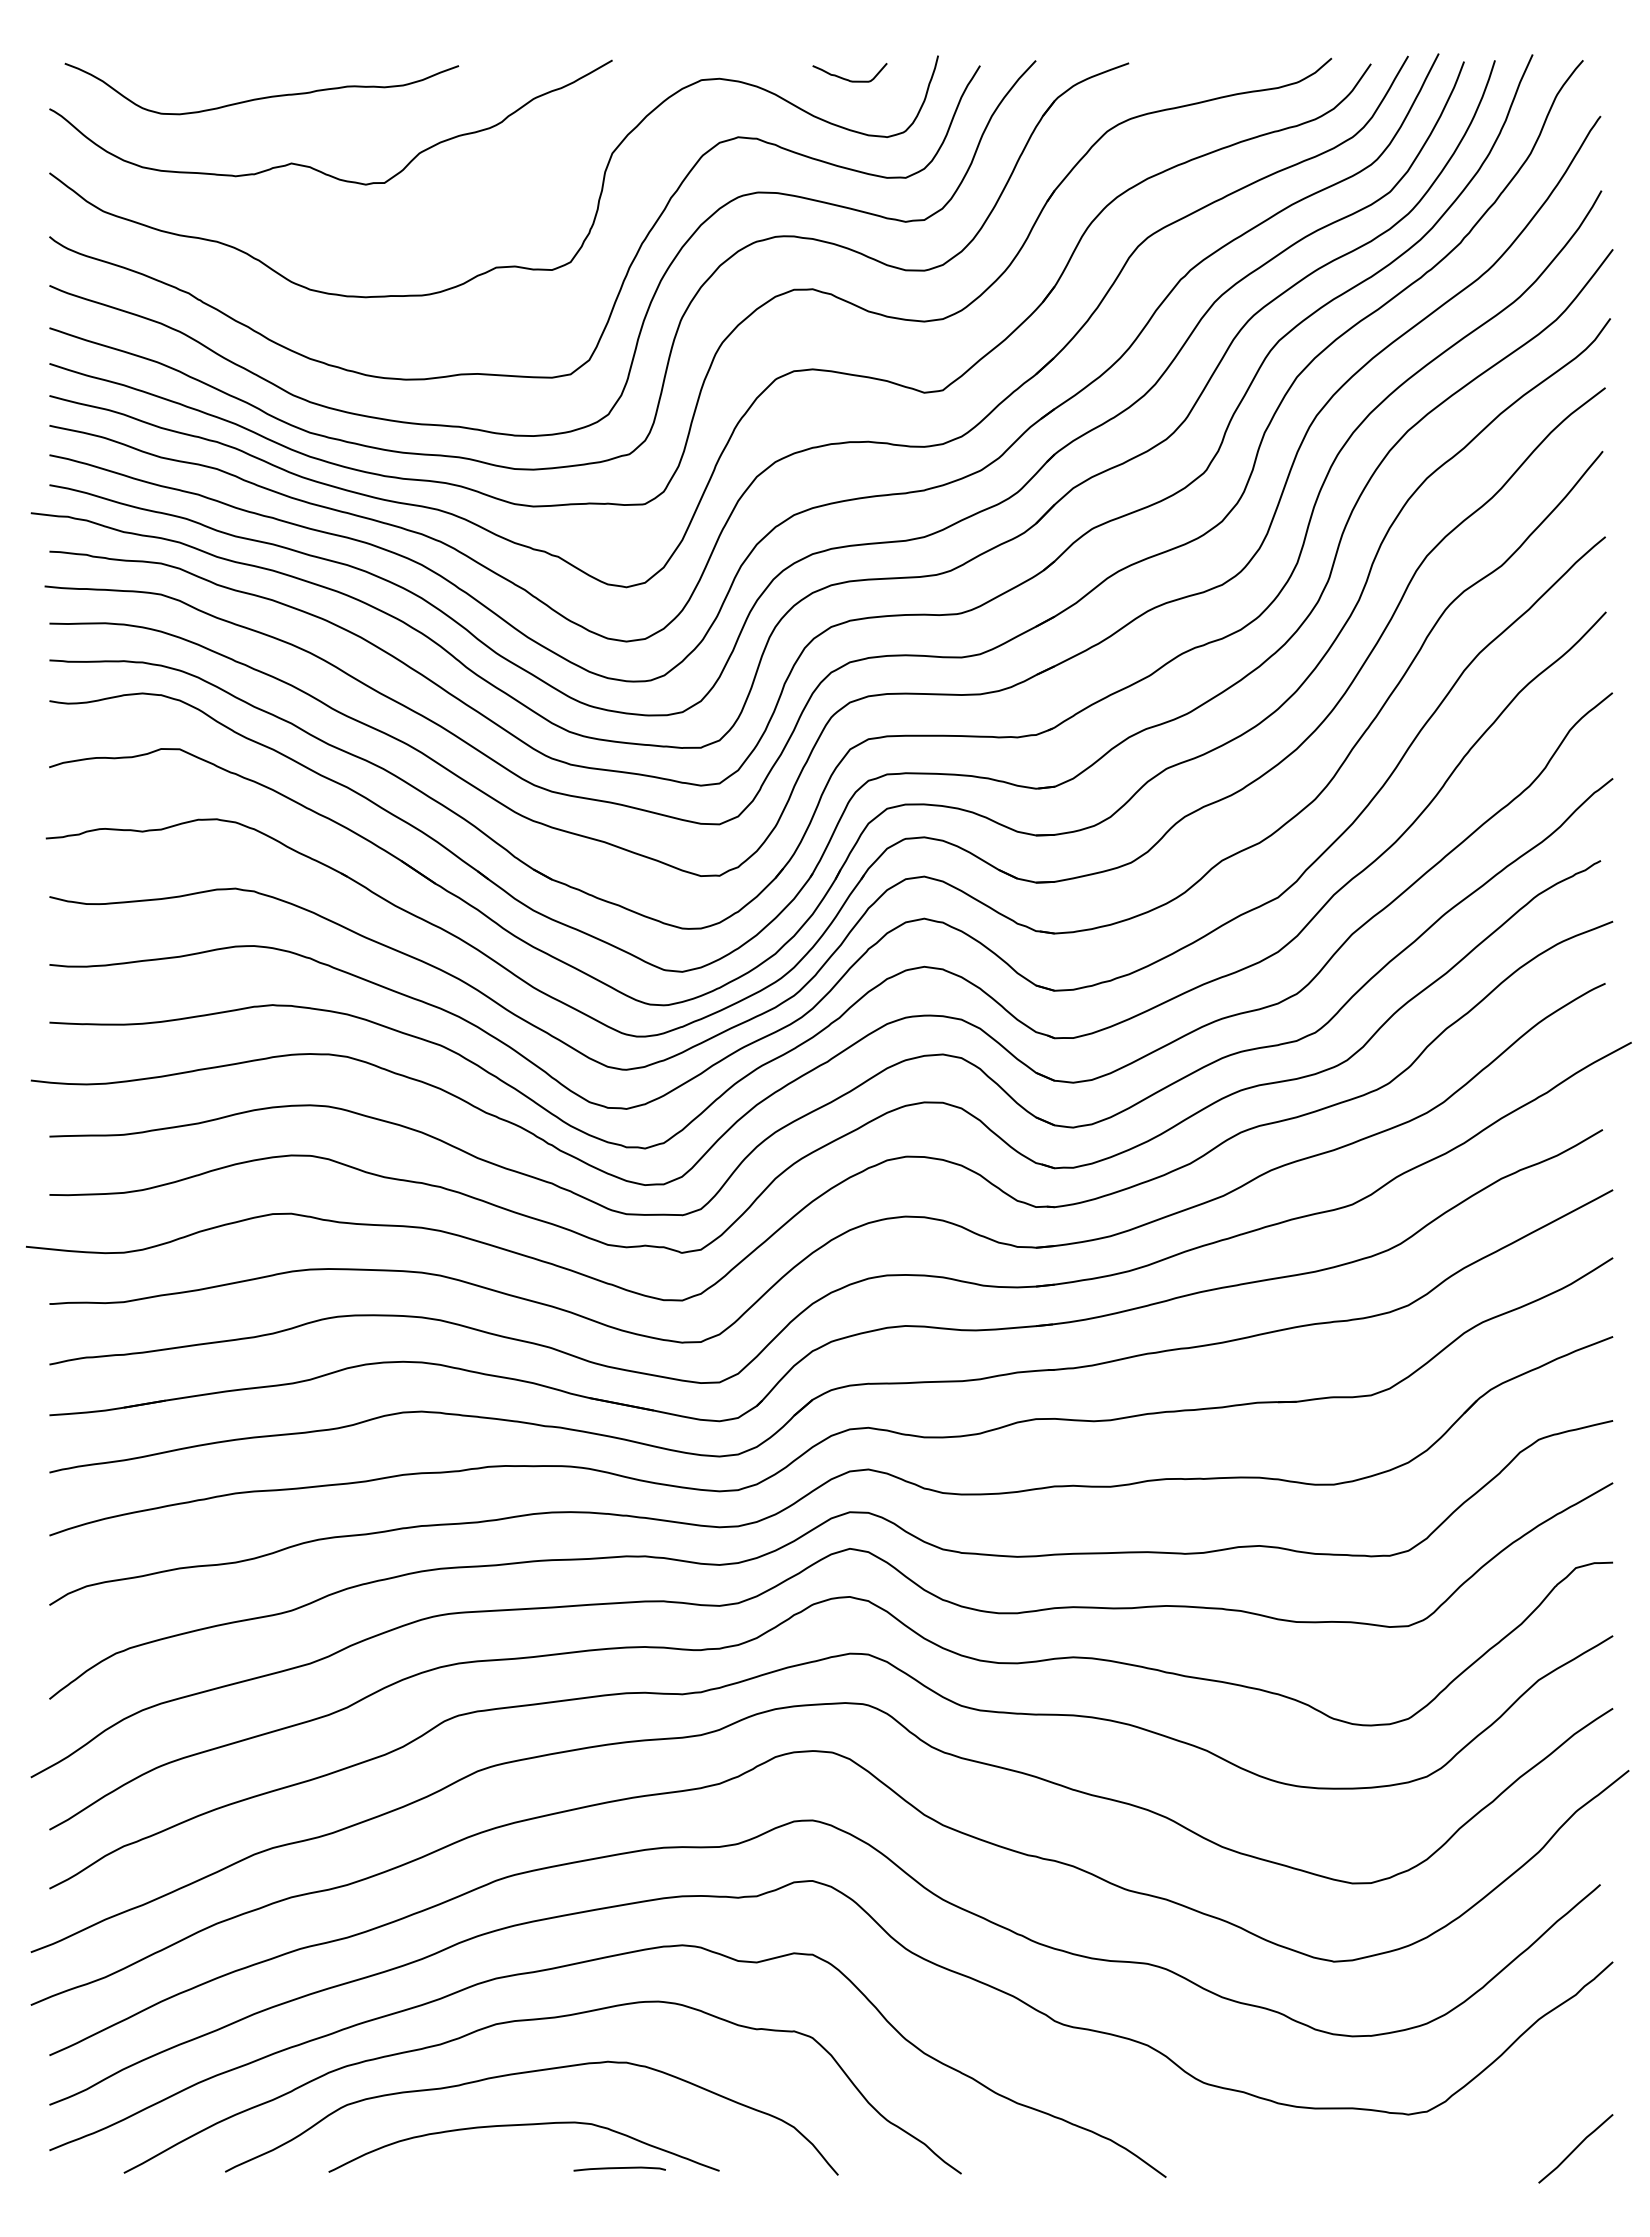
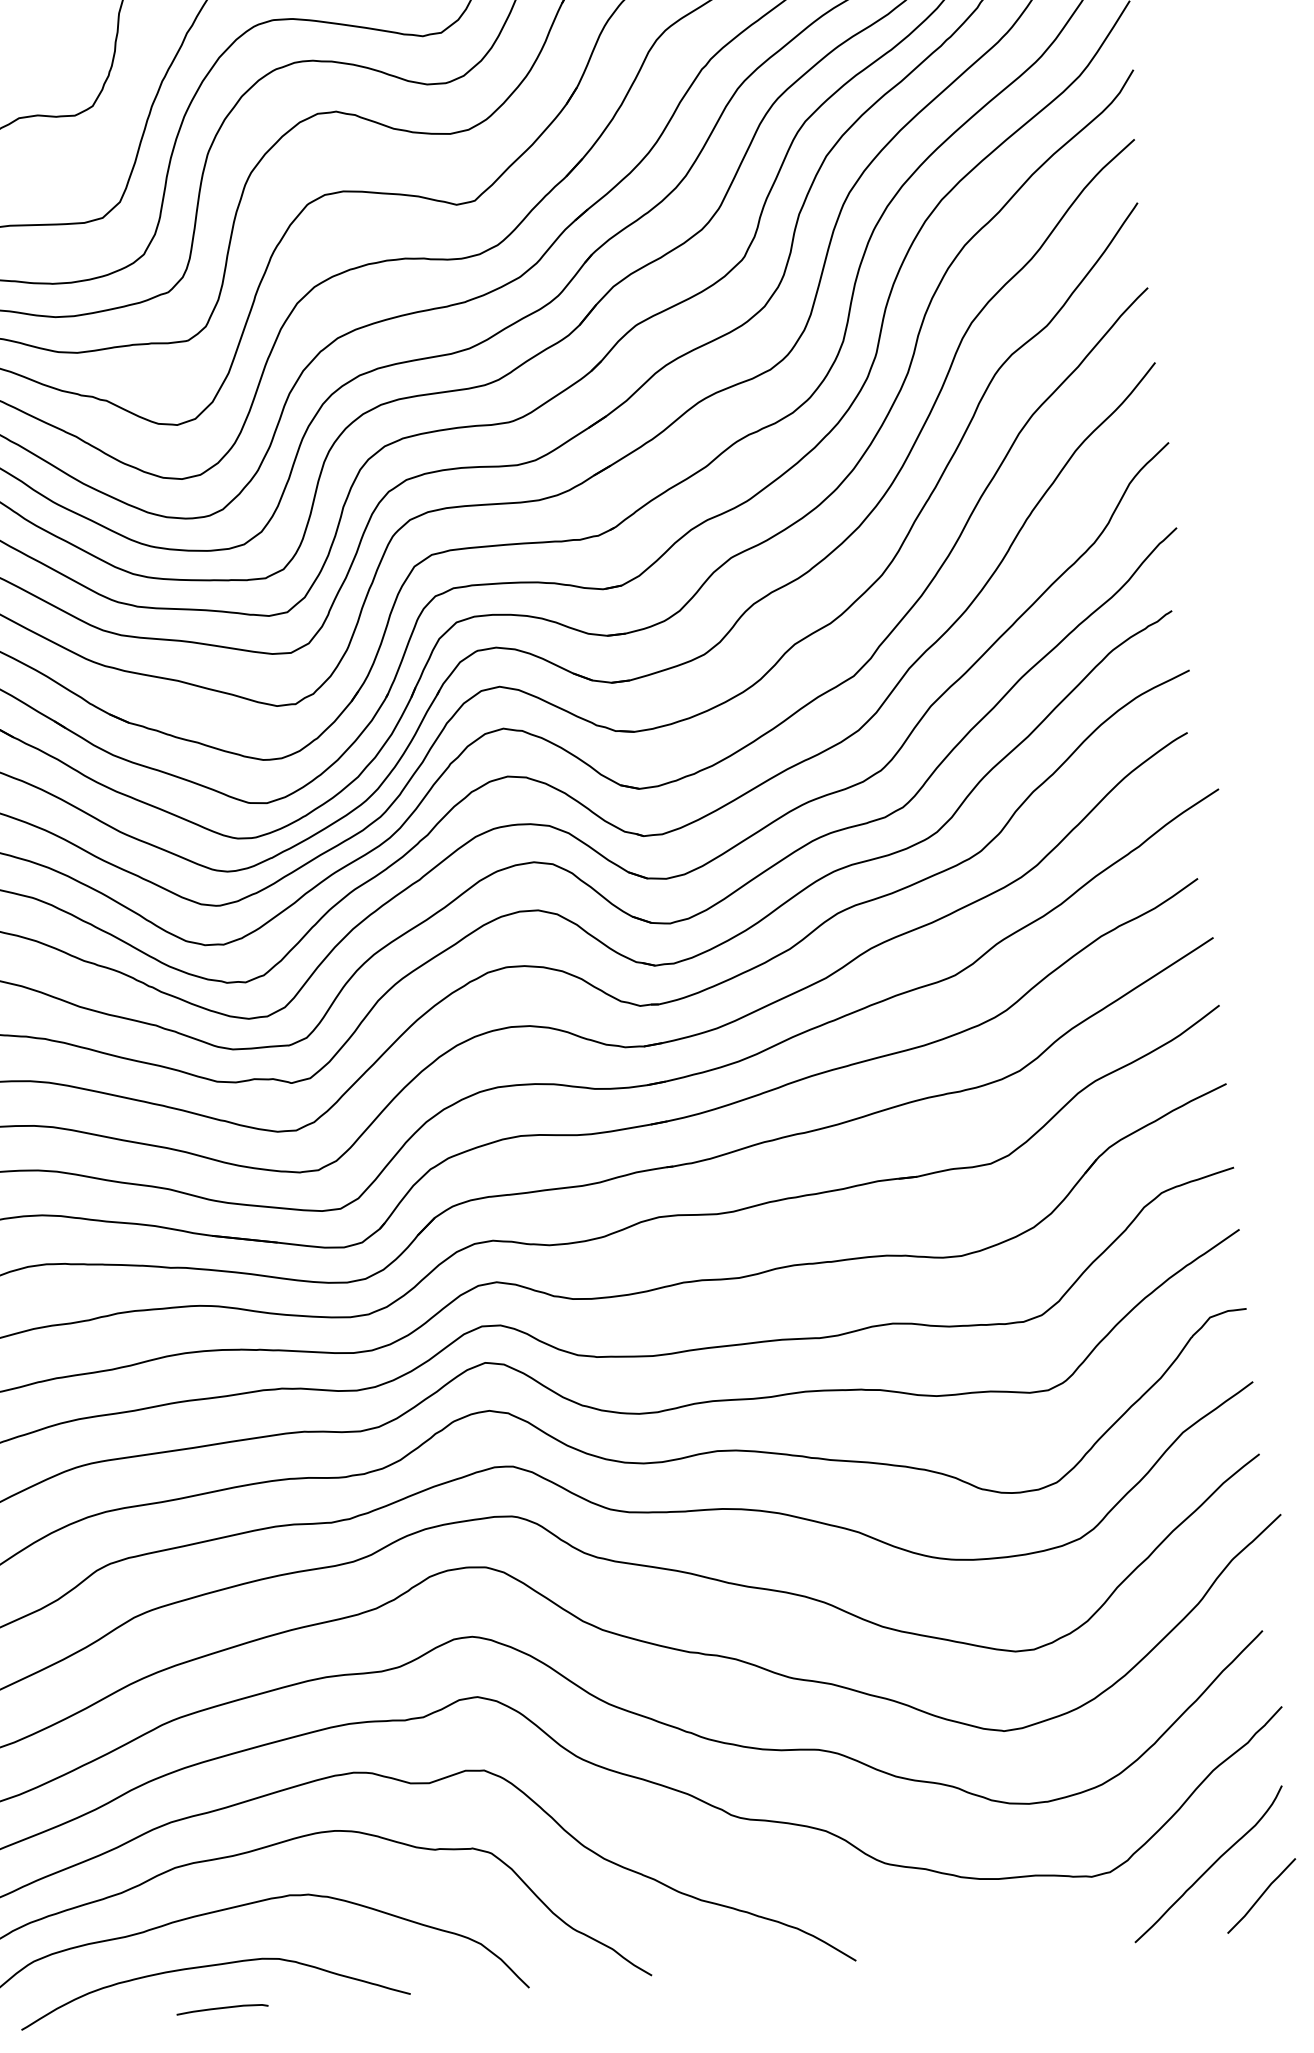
curve: (1527, 2114) -> (1210, 1866), added
curve: (619, 2168) -> (222, 2008), moved

